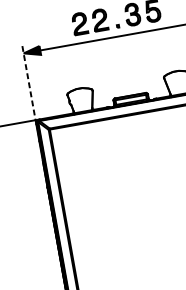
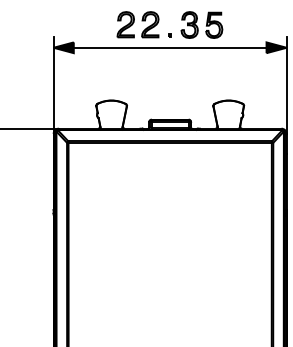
line: (29, 84) -> (53, 85), dashed -> solid

